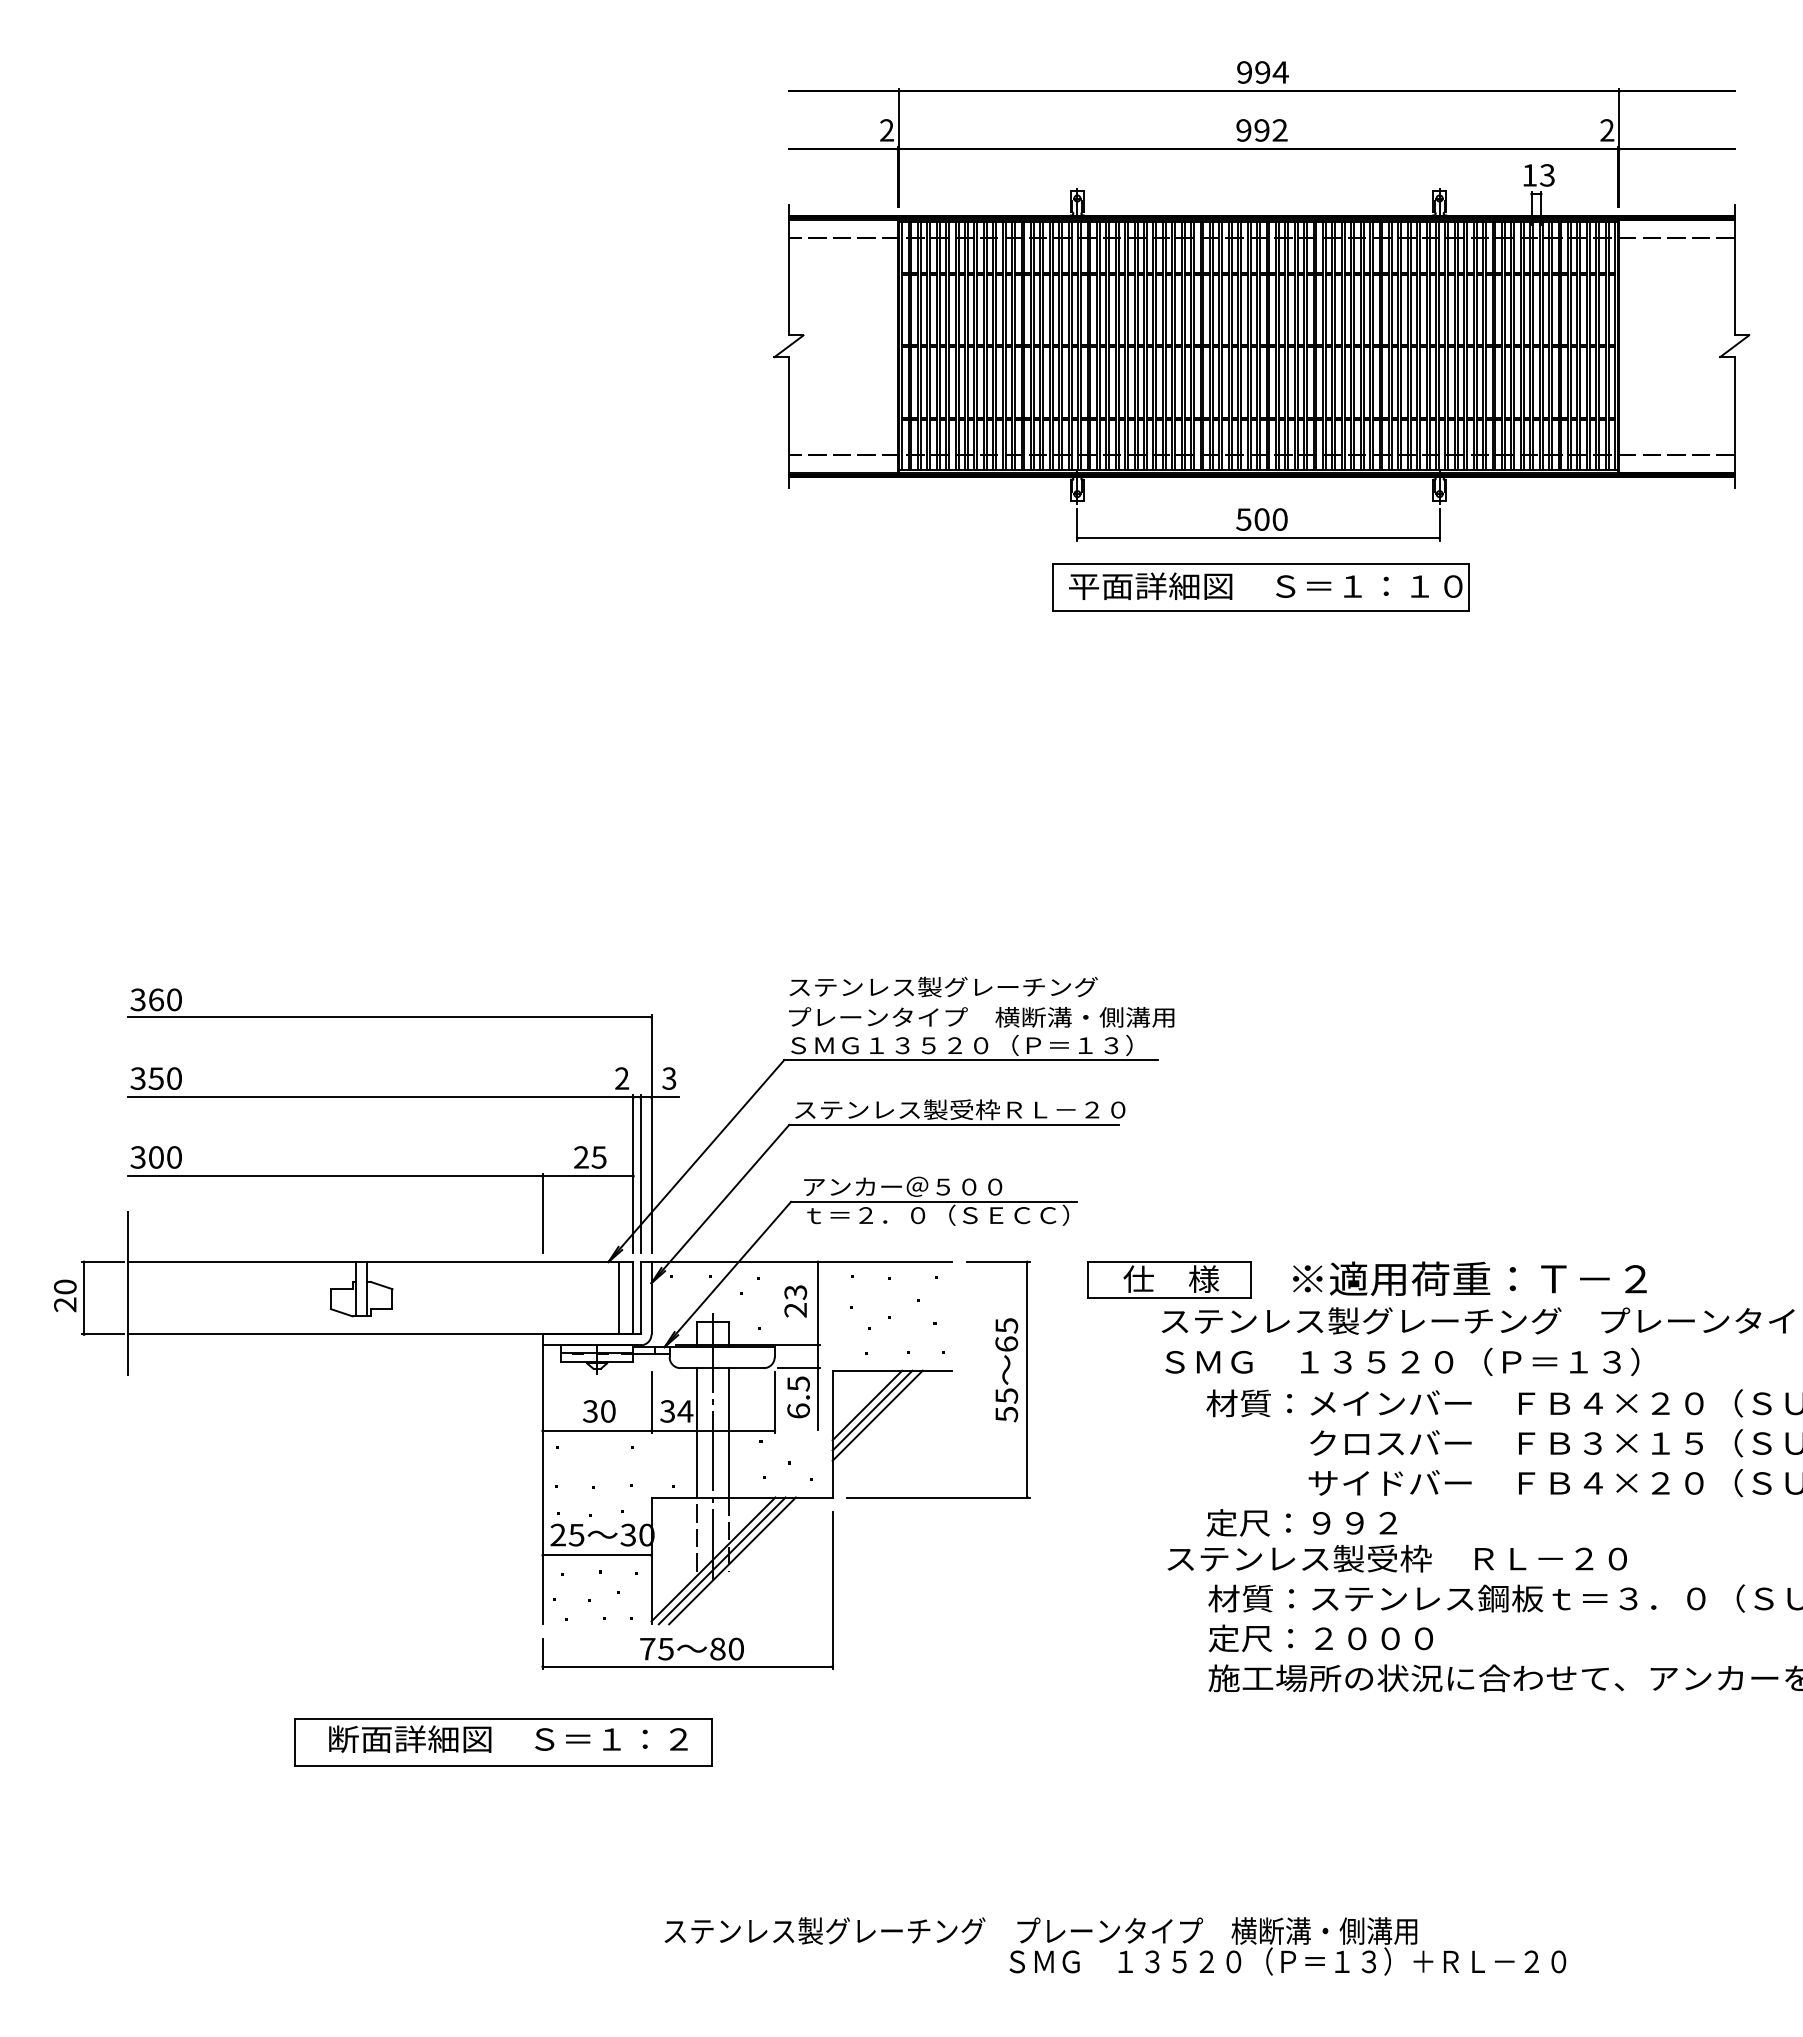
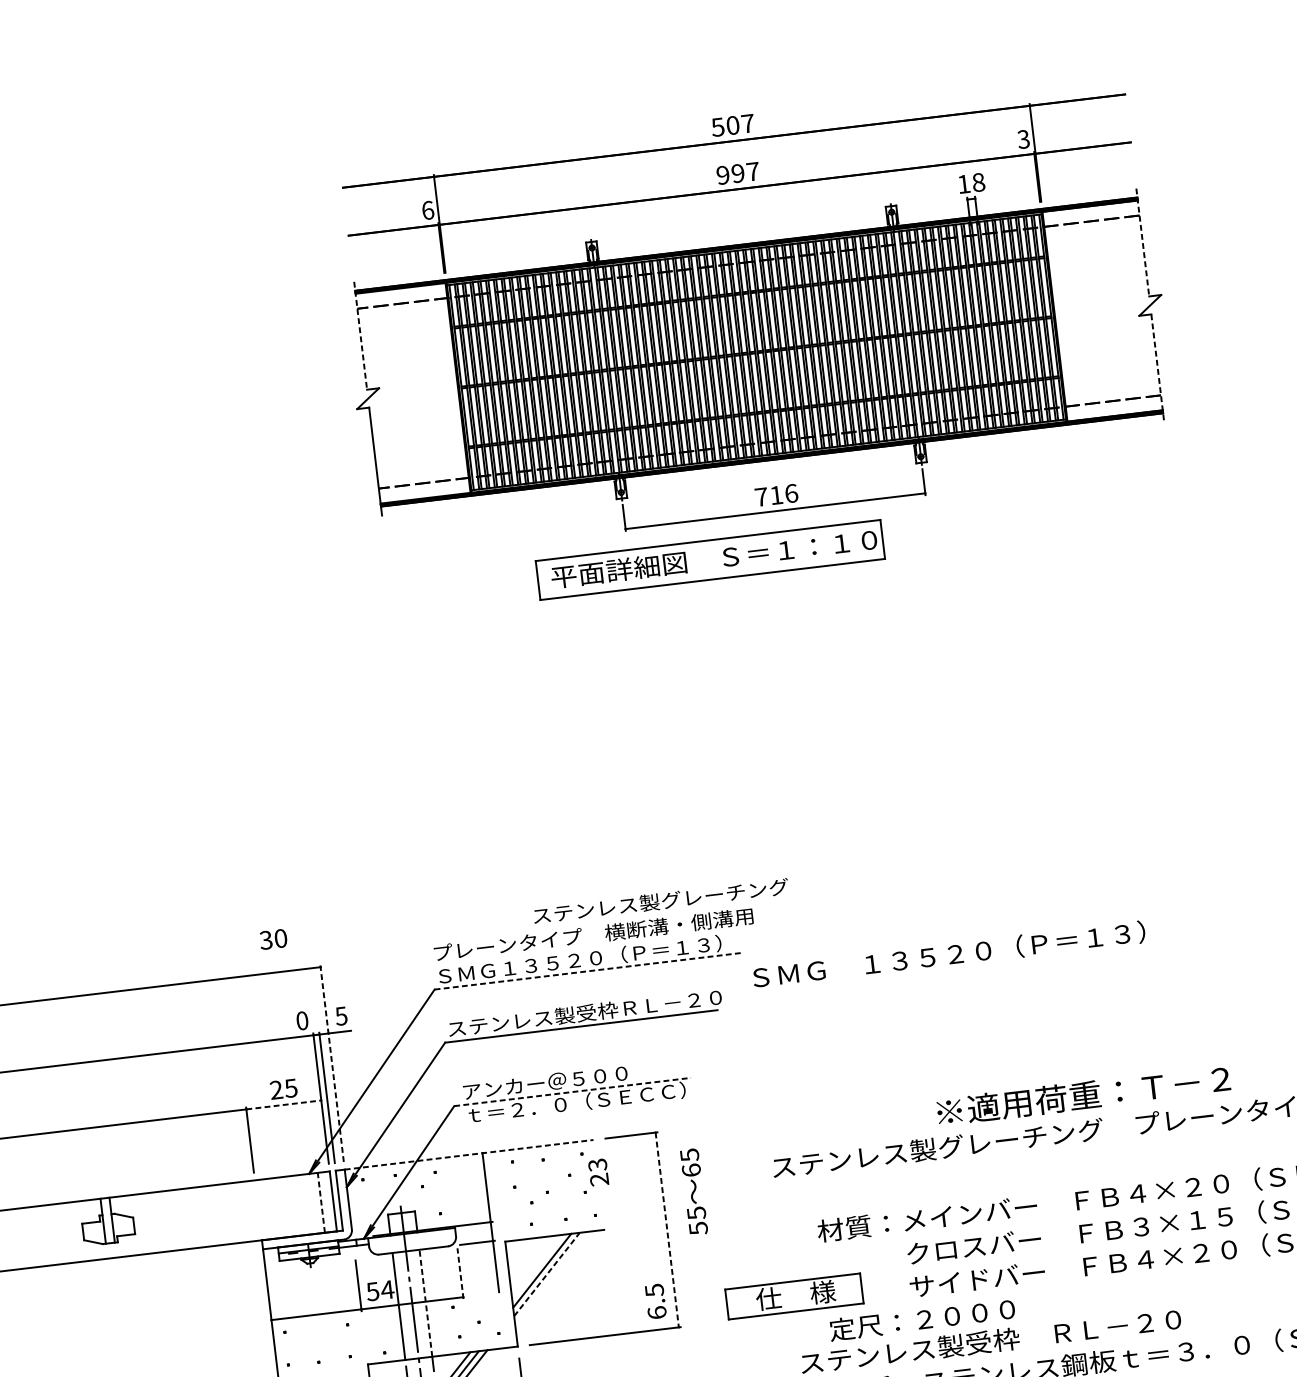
text: (1262, 72) -> (732, 125), 994 -> 507
text: (887, 130) -> (428, 210), 2 -> 6
text: (1279, 130) -> (752, 171), 992 -> 997
text: (1607, 130) -> (1023, 139), 2 -> 3
text: (1546, 175) -> (977, 182), 13 -> 18
line: (788, 270) -> (360, 336), solid -> dashed
line: (1734, 270) -> (1142, 242), solid -> dashed
line: (1734, 422) -> (1157, 368), solid -> dashed
text: (1261, 519) -> (776, 495), 500 -> 716
part: (1260, 587) -> (709, 560), moved
text: (943, 986) -> (660, 900), moved
line: (970, 1060) -> (588, 971), solid -> dashed
text: (622, 1078) -> (302, 1020), 2 -> 0
text: (669, 1078) -> (341, 1016), 3 -> 5
line: (651, 1133) -> (332, 1063), solid -> dashed
line: (588, 1176) -> (284, 1105), solid -> dashed
line: (934, 1201) -> (572, 1091), solid -> dashed
line: (802, 1262) -> (469, 1155), solid -> dashed
text: (1469, 1278) -> (1083, 1095), moved
part: (1169, 1279) -> (794, 1295), moved
line: (618, 1297) -> (320, 1202), solid -> dashed
text: (795, 1301) -> (598, 1172), moved
text: (1402, 1361) -> (949, 954), moved
text: (1006, 1370) -> (693, 1192), moved
line: (1027, 1379) -> (667, 1229), solid -> dashed
text: (798, 1397) -> (655, 1301), moved
line: (774, 1402) -> (460, 1273), solid -> dashed
line: (867, 1405) -> (537, 1267), removed
text: (599, 1411) -> (273, 939), moved
text: (667, 1411) -> (372, 1291), 34 -> 54
line: (877, 1415) -> (546, 1274), solid -> dashed
line: (729, 1432) -> (426, 1302), solid -> dashed
text: (1371, 1523) -> (966, 1314), 定尺：９９２ -> 定尺：２０００

